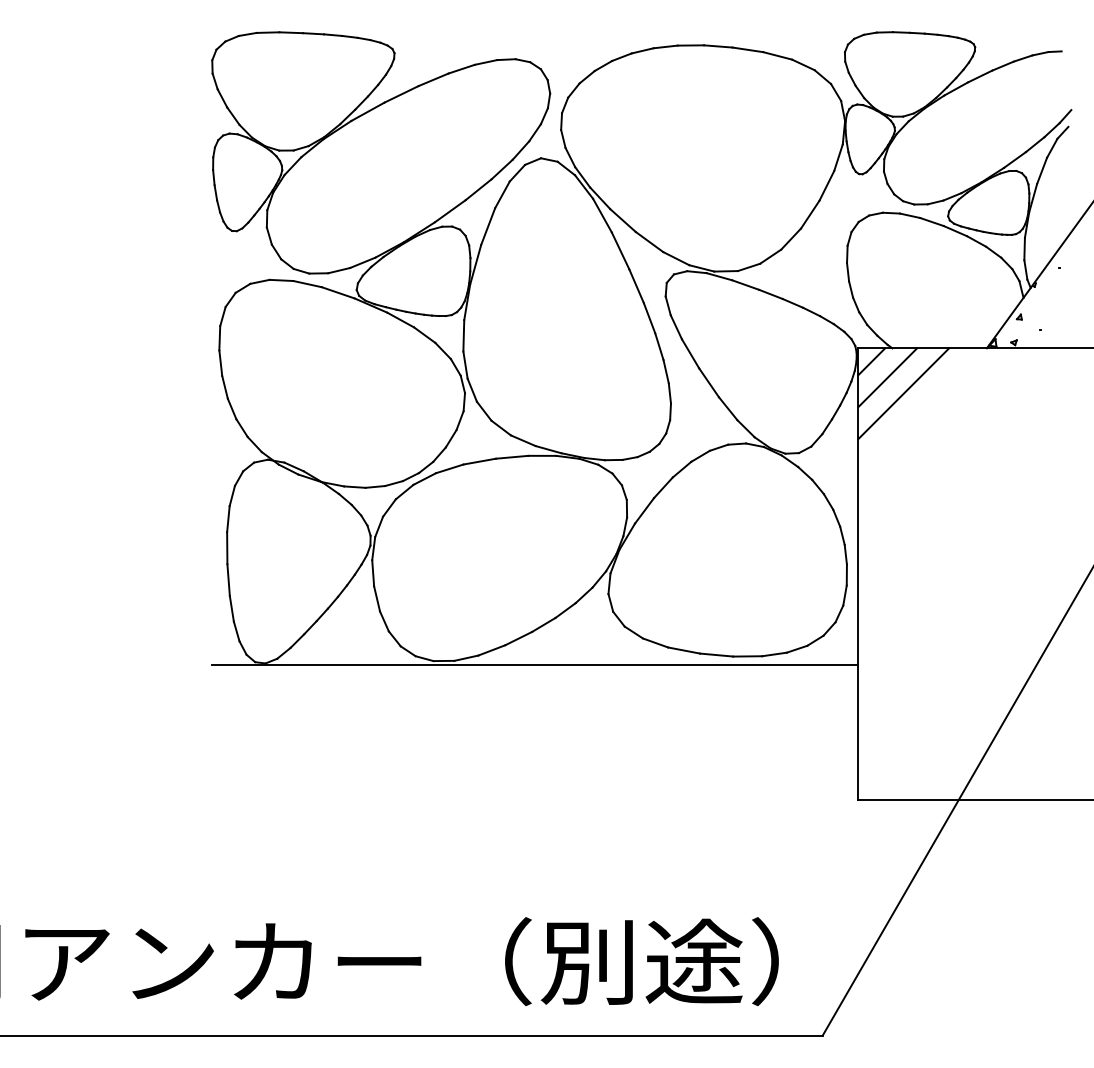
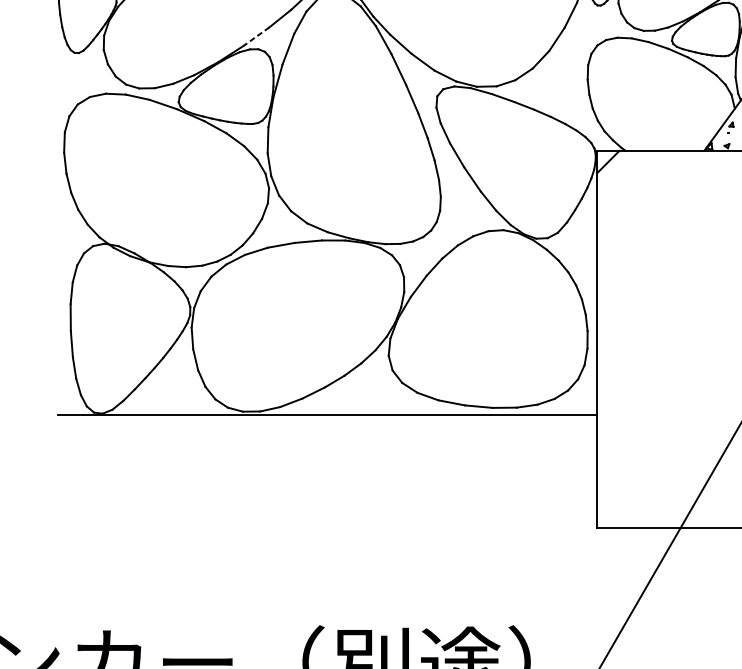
line: (450, 211) -> (256, 36), solid -> dashed
line: (887, 377) -> (621, 175), removed
line: (903, 393) -> (634, 188), removed

